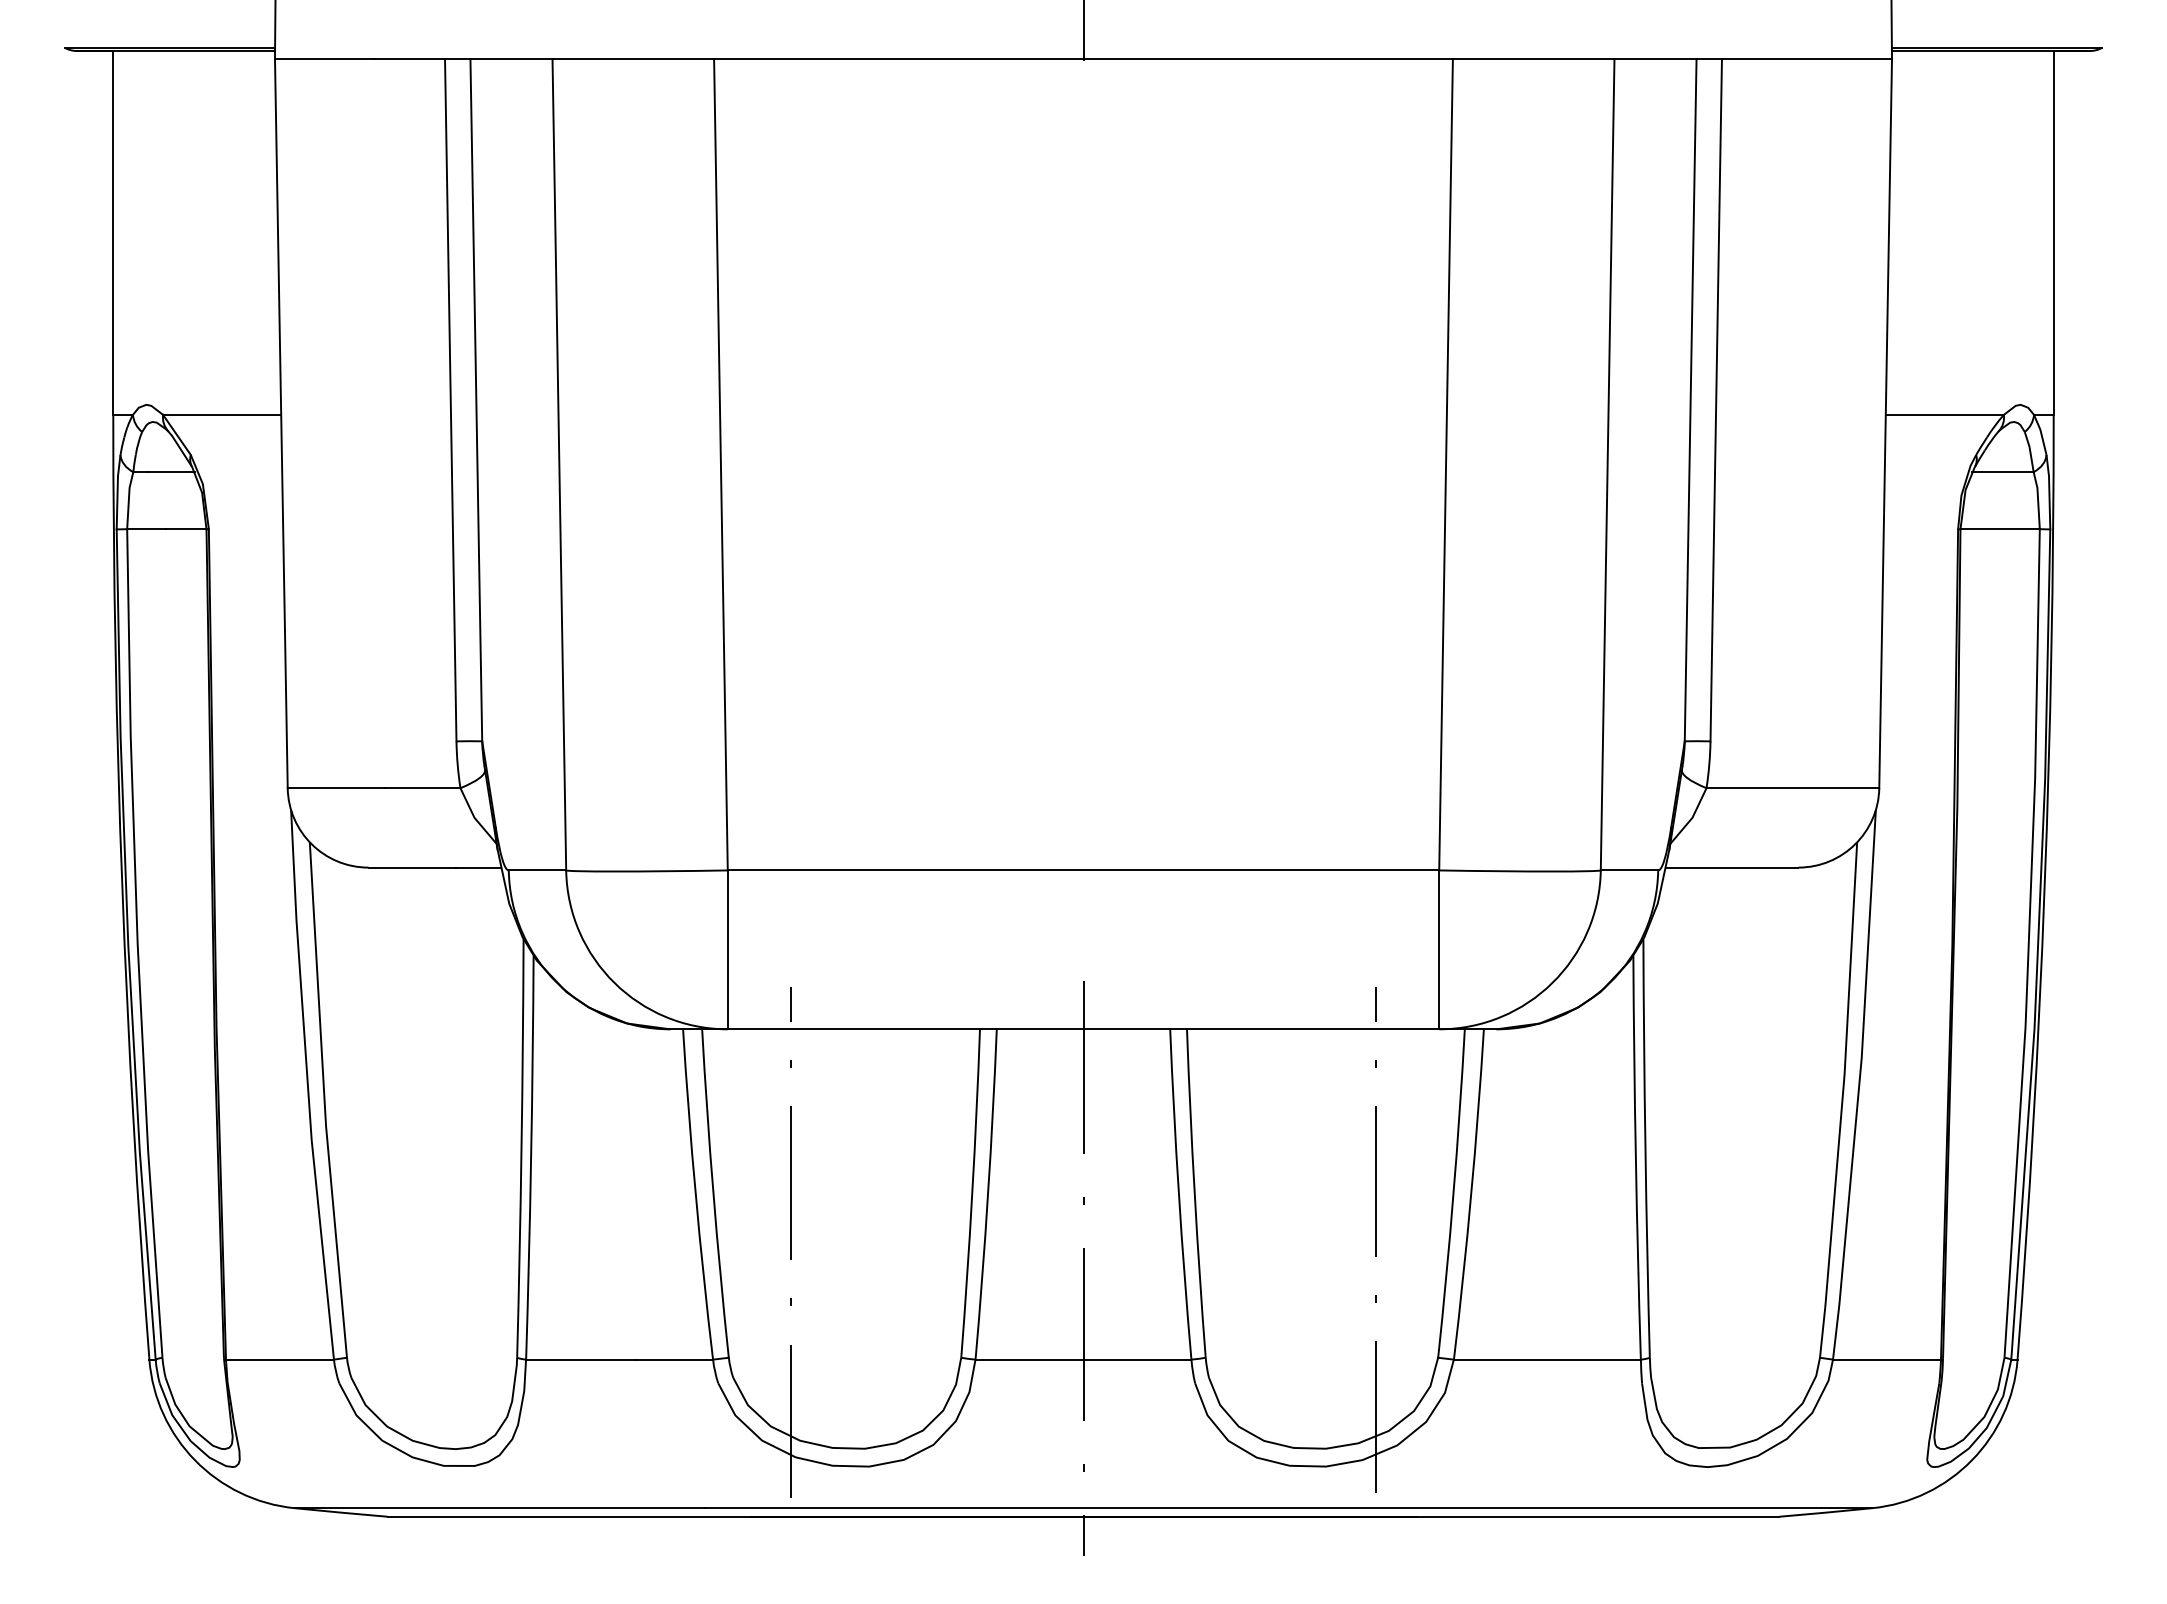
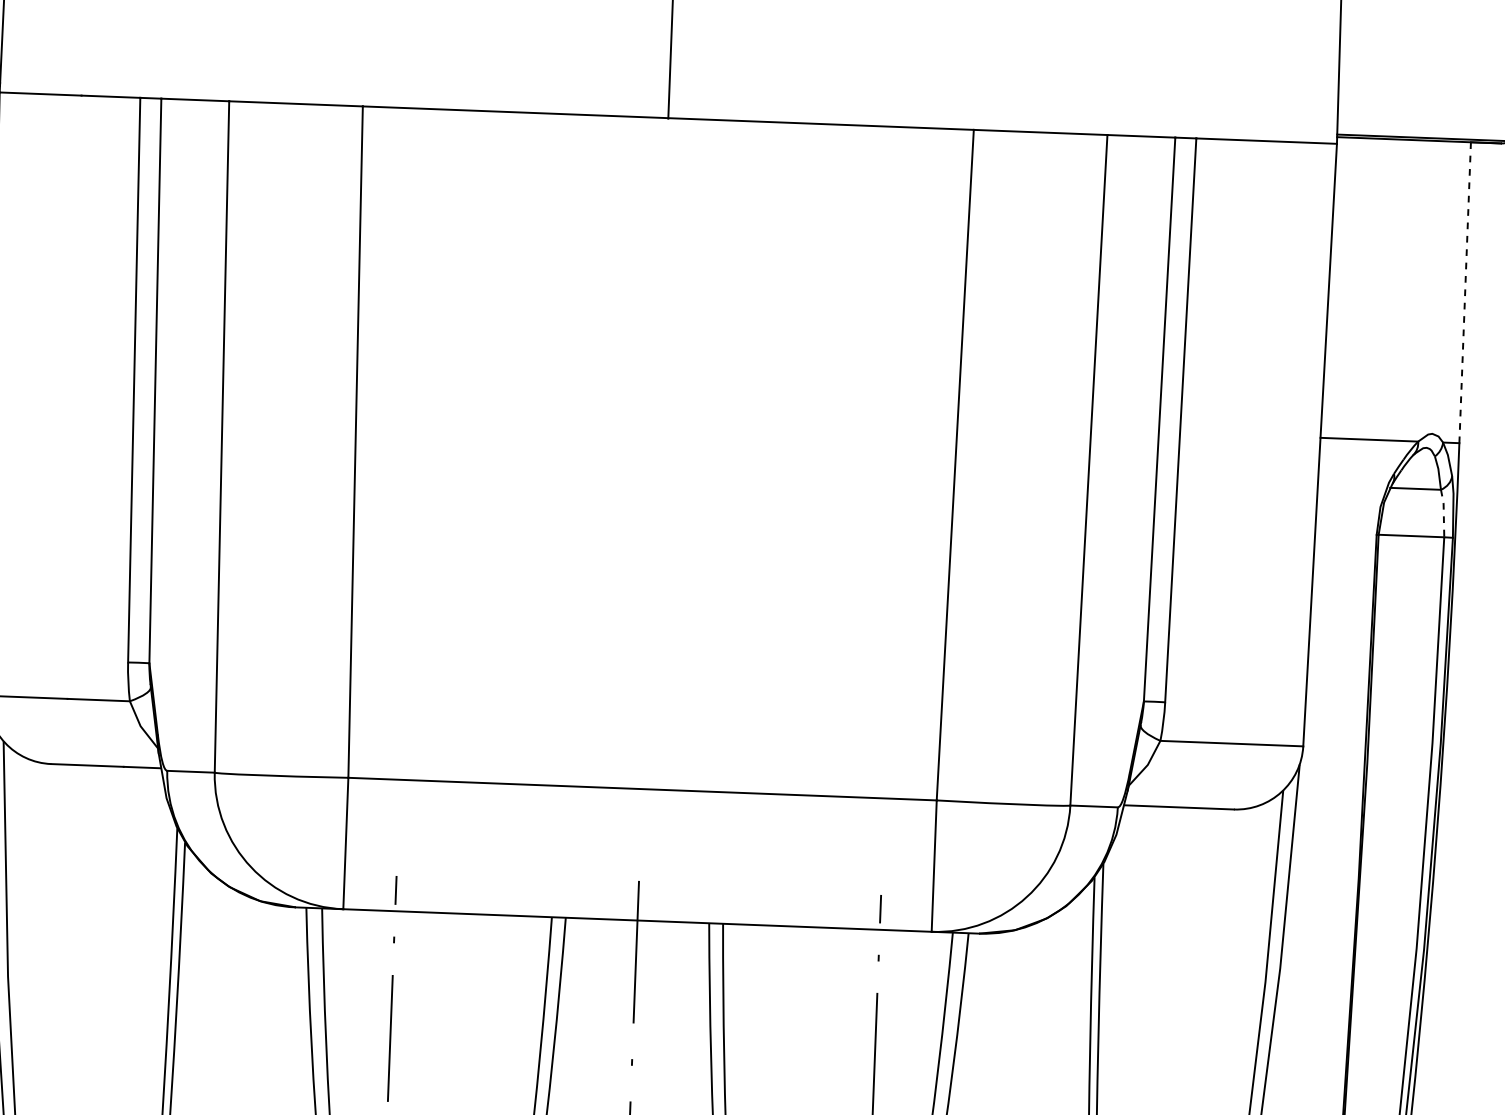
line: (2053, 232) -> (1465, 292), solid -> dashed
line: (2038, 499) -> (1444, 512), solid -> dashed

